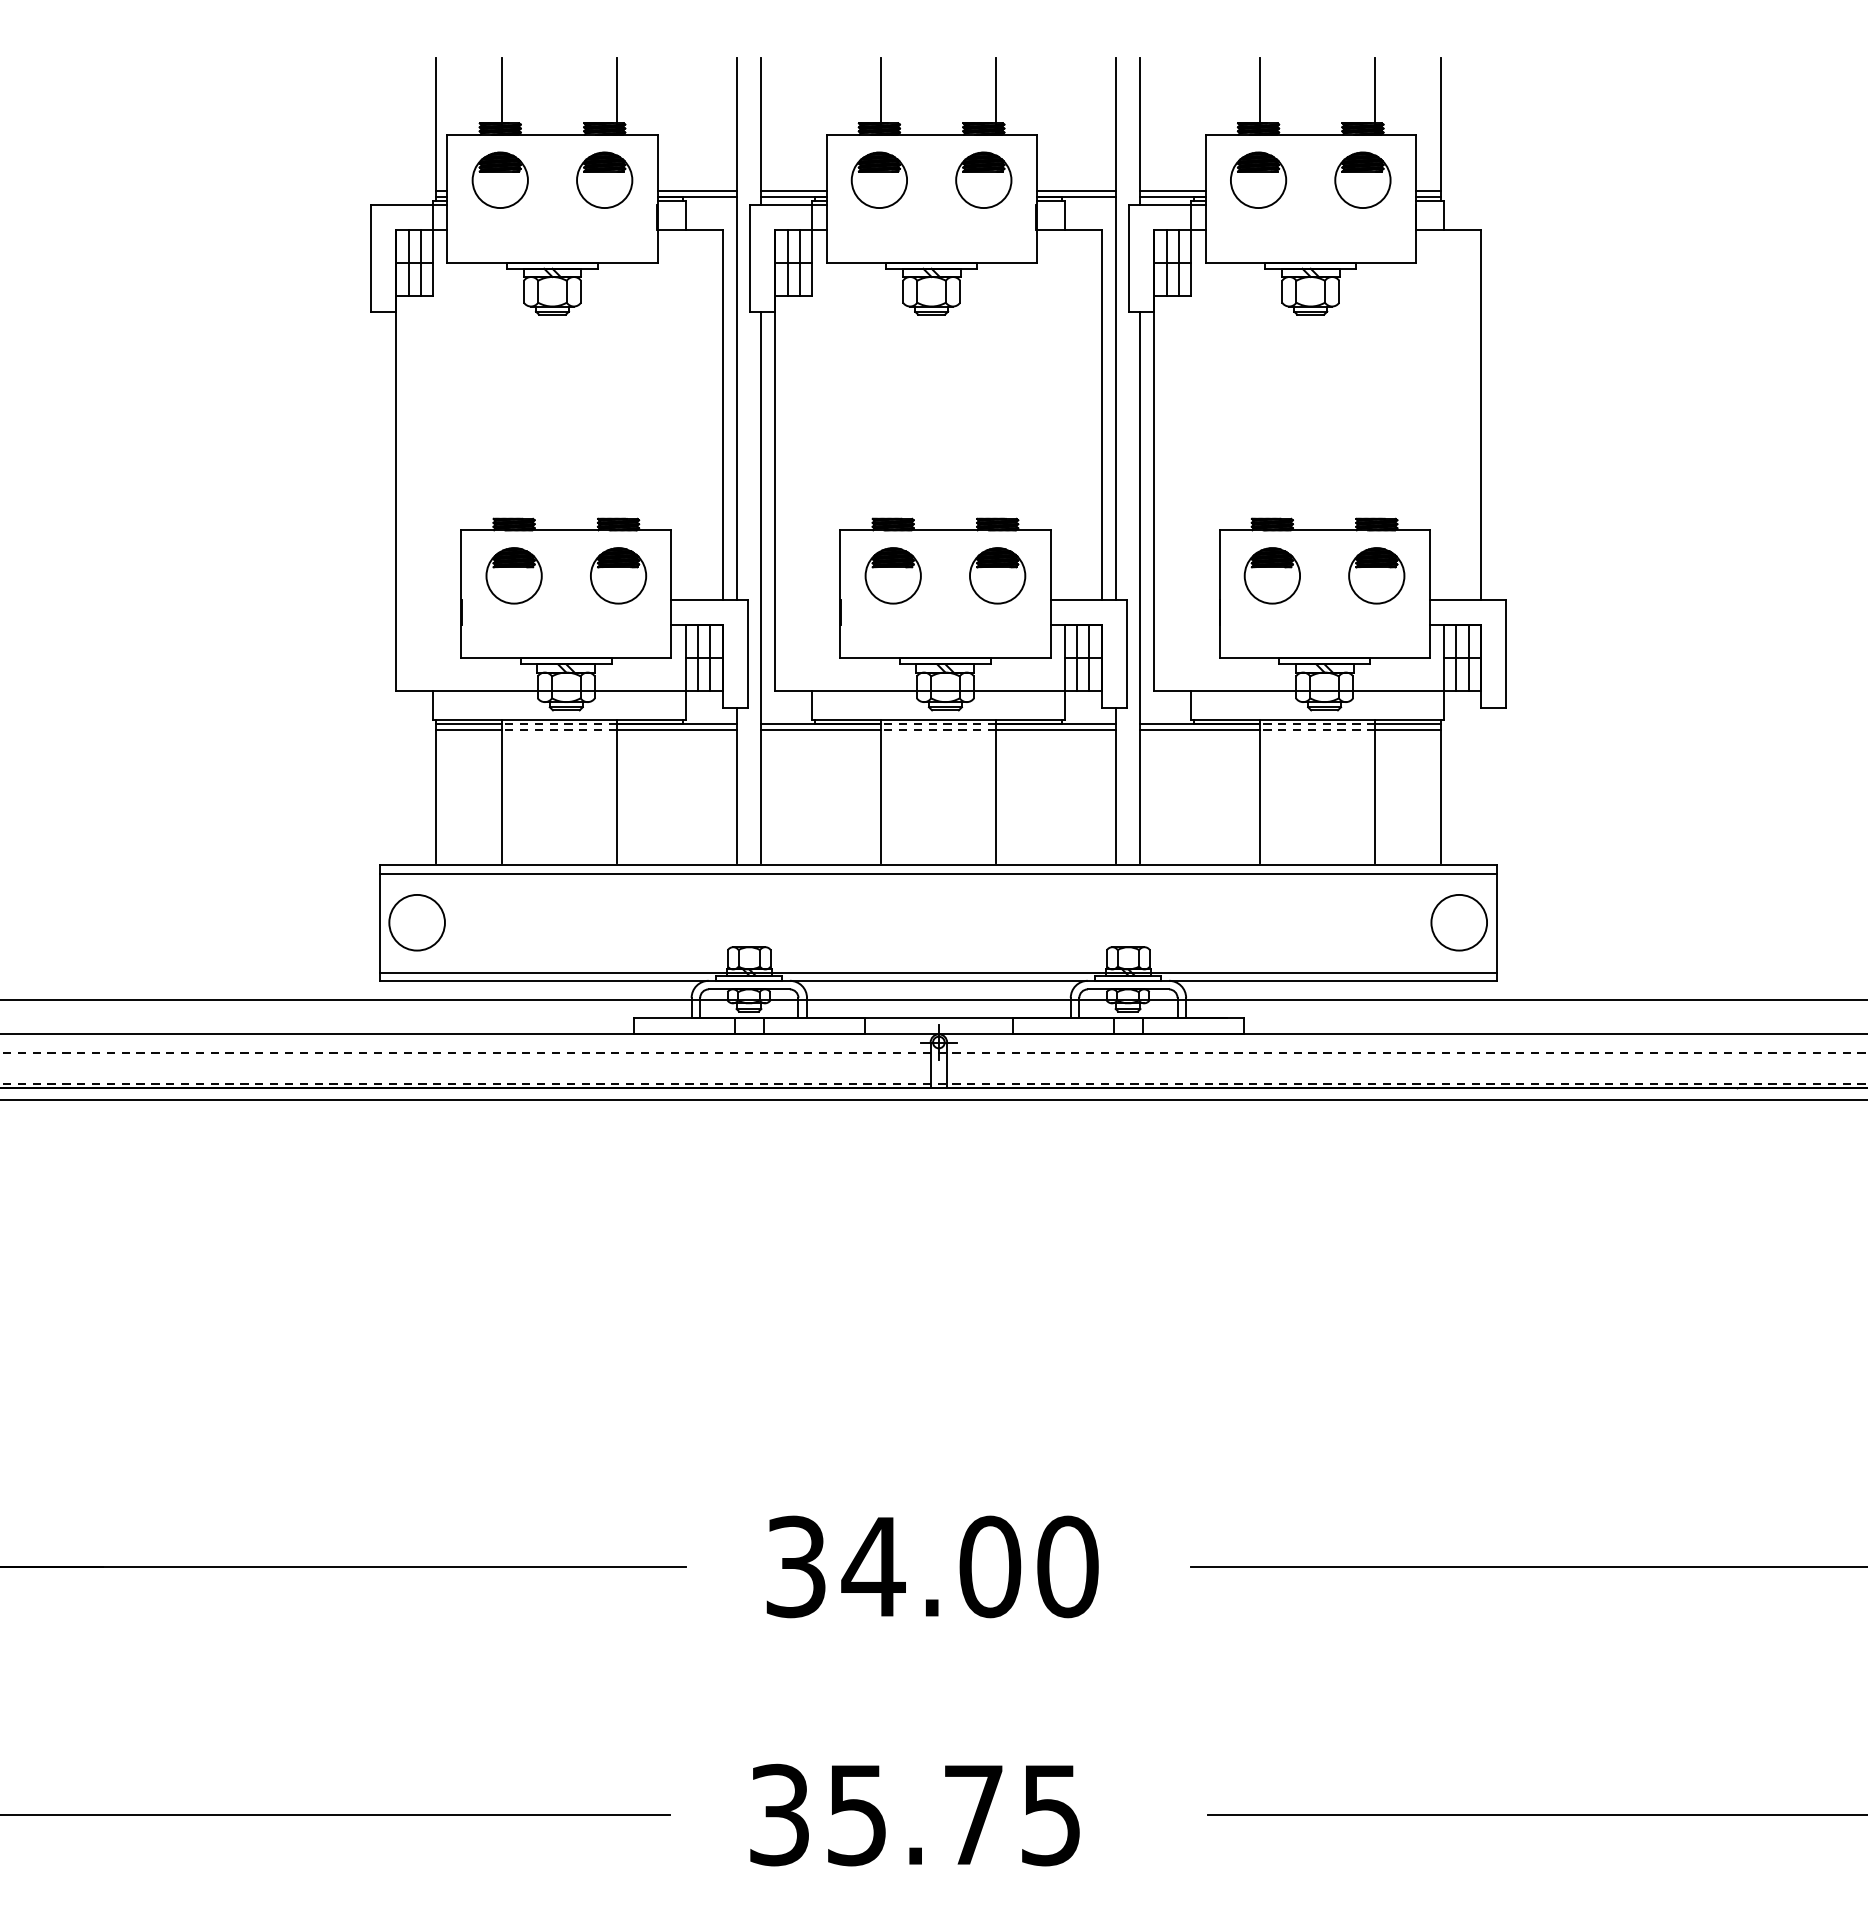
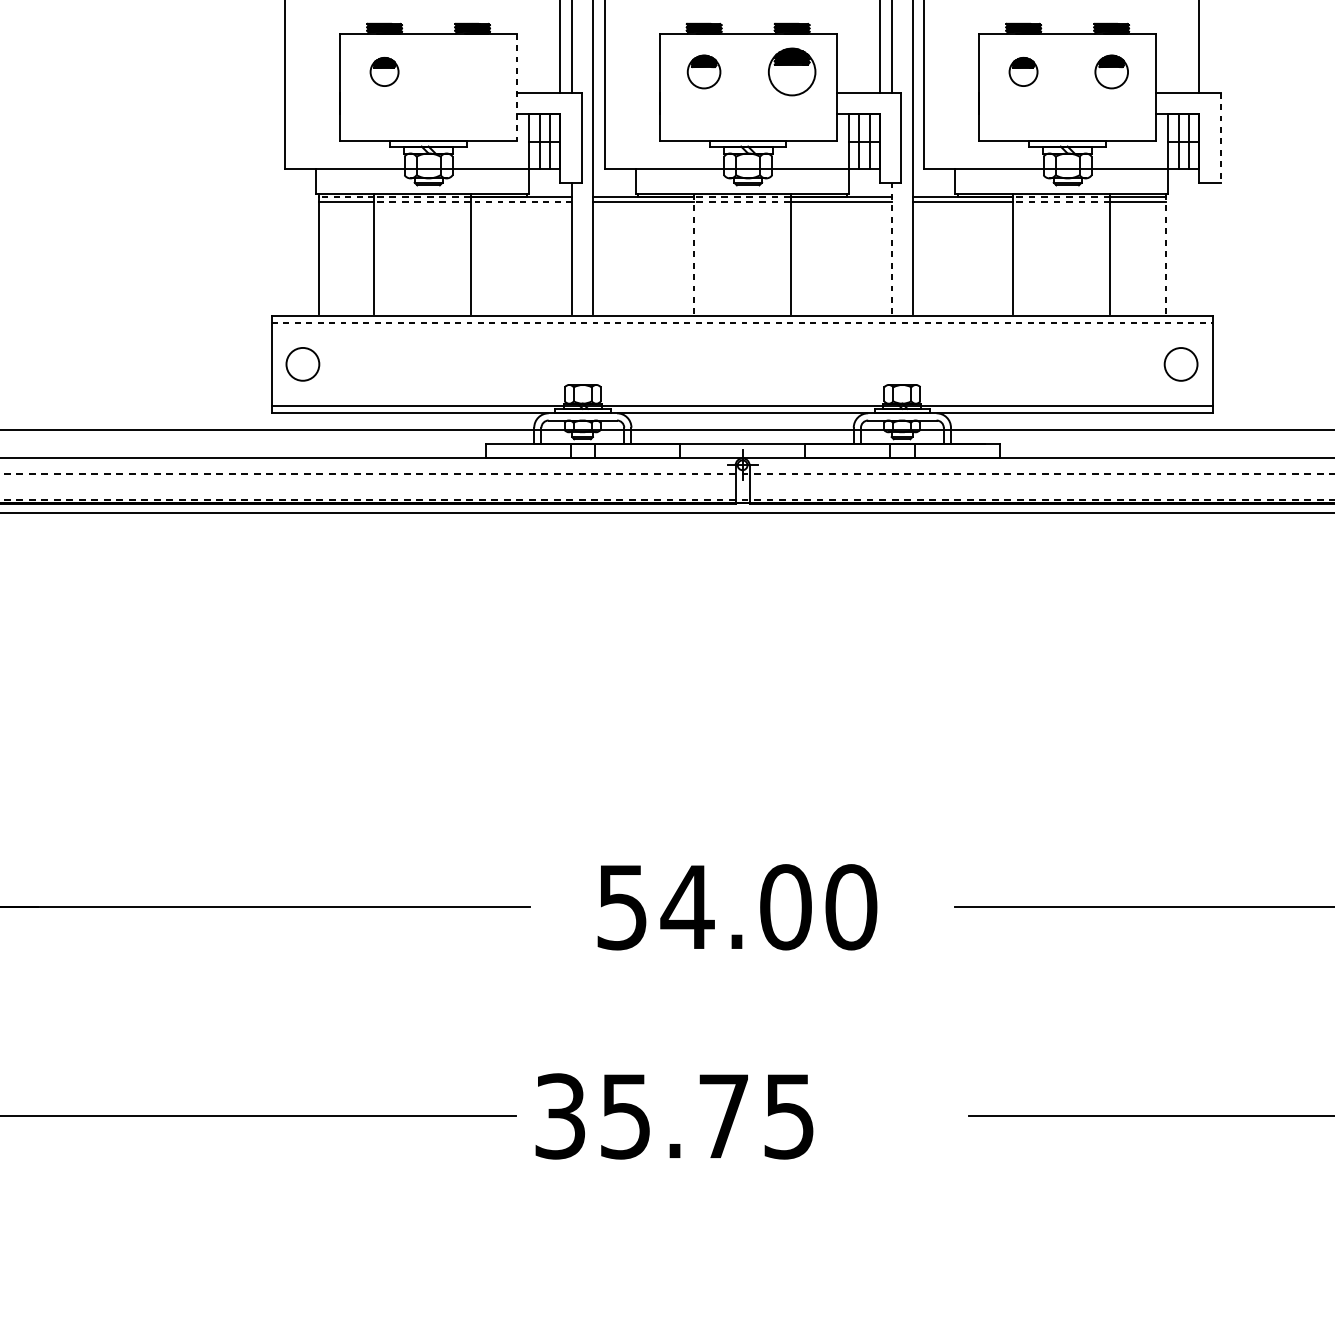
part: (513, 575) -> (384, 71), size x0.6
part: (618, 575) -> (472, 71), removed
part: (892, 575) -> (703, 71), size x0.7
part: (1271, 575) -> (1022, 71), size x0.6
part: (1376, 575) -> (1111, 71), size x0.7
line: (671, 594) -> (517, 87), solid -> dashed
line: (1505, 654) -> (1220, 138), solid -> dashed
line: (468, 724) -> (346, 197), solid -> dashed
line: (676, 730) -> (521, 202), solid -> dashed
line: (1115, 785) -> (891, 248), solid -> dashed
line: (880, 791) -> (693, 253), solid -> dashed
line: (1441, 793) -> (1166, 255), solid -> dashed
line: (939, 873) -> (743, 322), solid -> dashed
circle: (416, 922) -> (302, 364), size x0.7
circle: (1458, 922) -> (1180, 364), size x0.7
text: (795, 1566) -> (621, 906), 34.00 -> 54.00
text: (914, 1814) -> (674, 1115), moved

